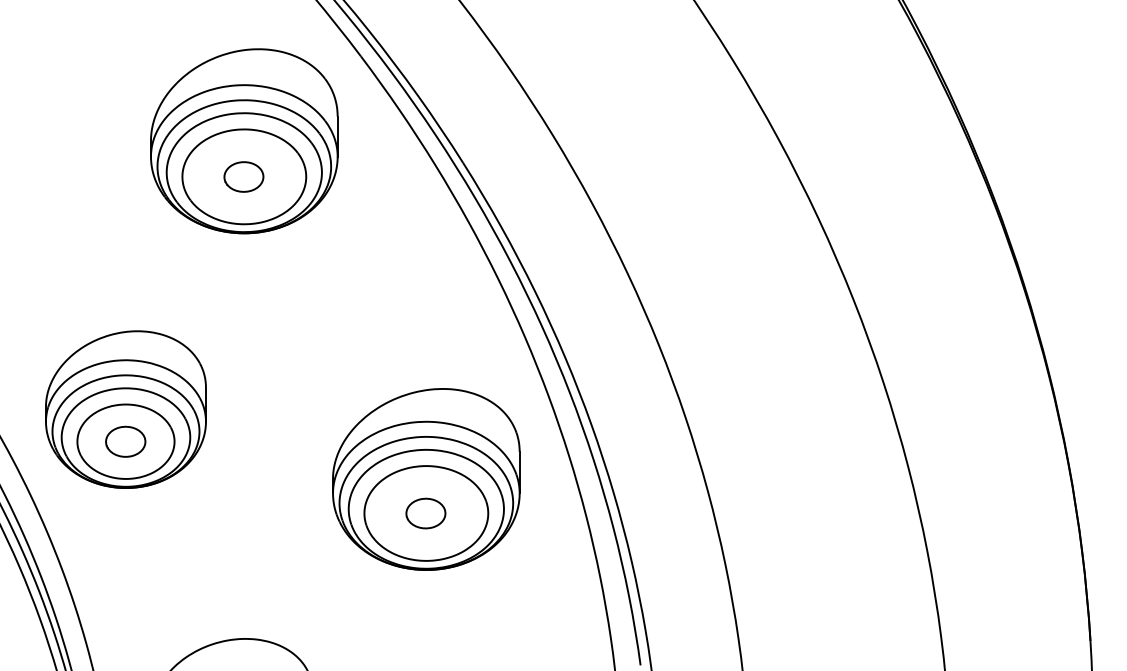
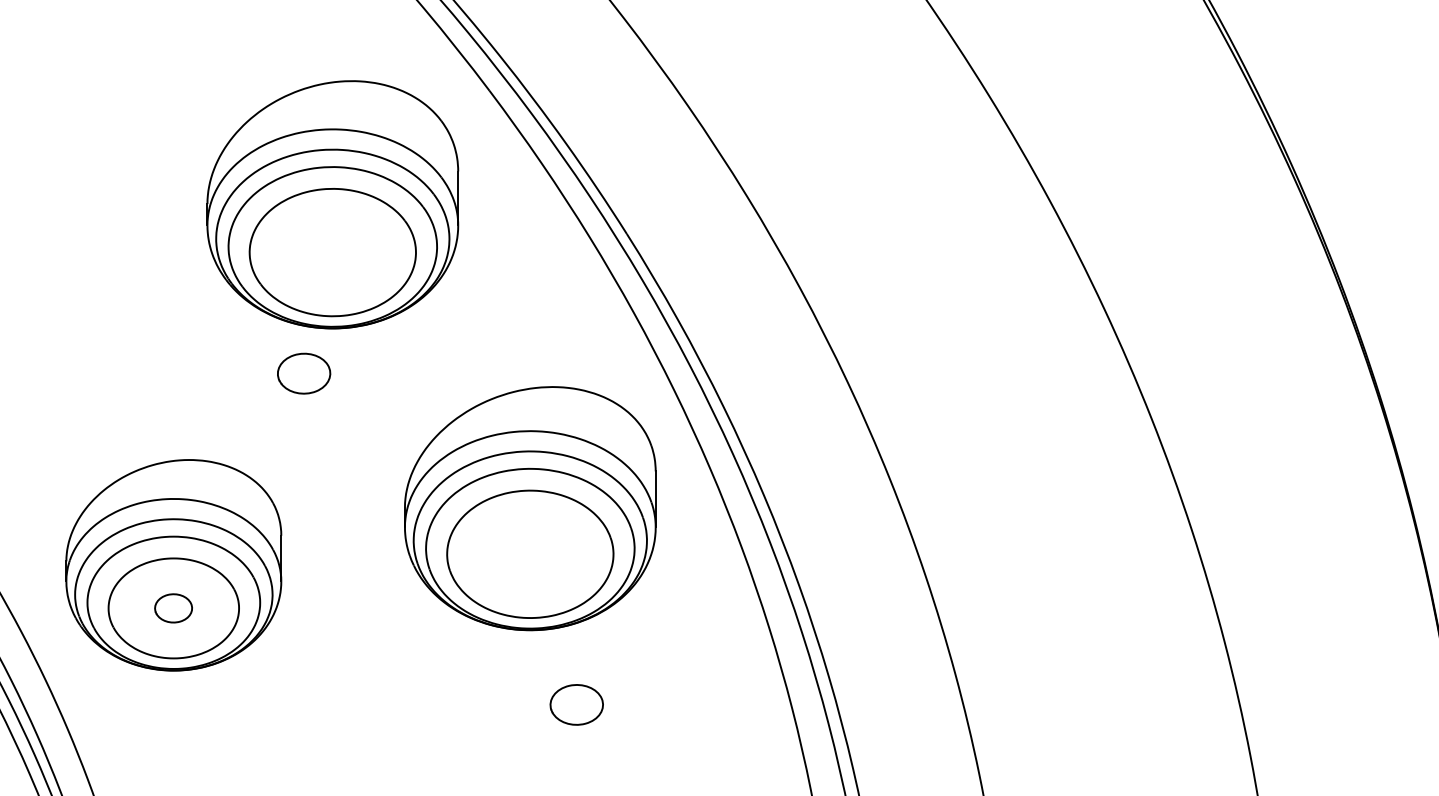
part: (243, 176) -> (303, 372), moved
part: (125, 441) -> (173, 608), size x0.7
part: (426, 479) -> (530, 508), moved

